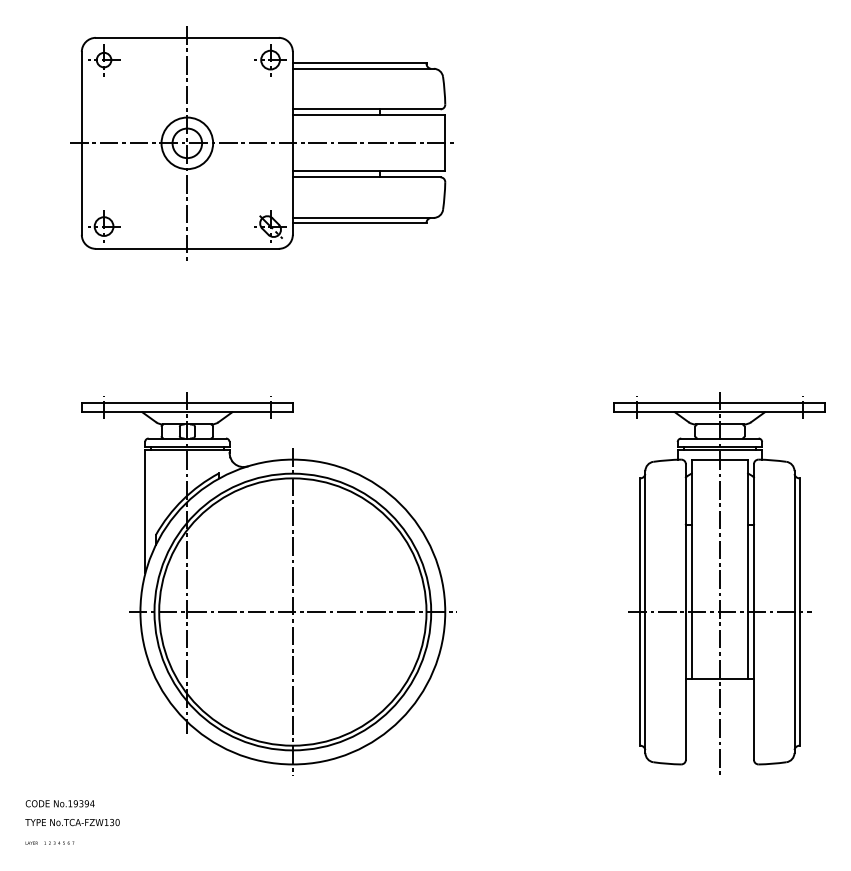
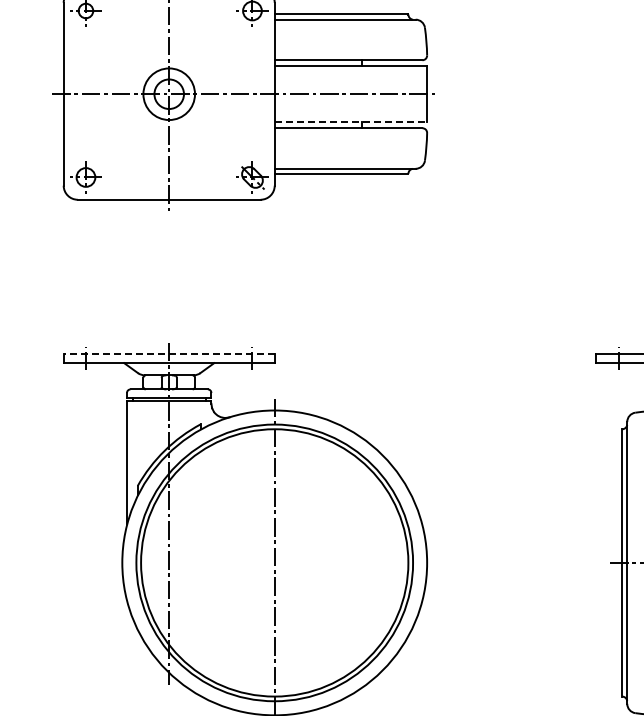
line: (369, 171) -> (351, 122), solid -> dashed
line: (187, 403) -> (169, 354), solid -> dashed
line: (292, 612) -> (274, 563), removed

